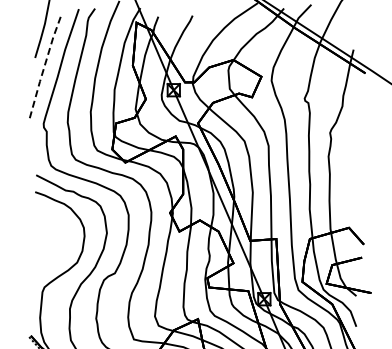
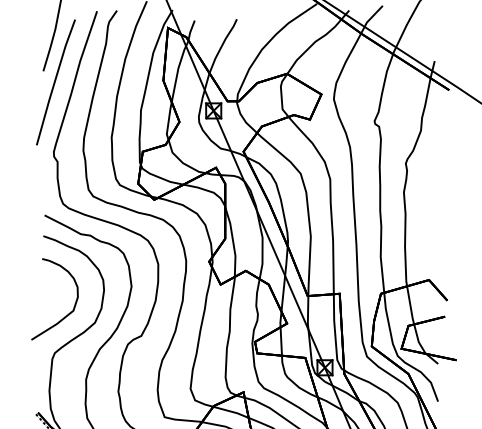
line: (44, 66) -> (54, 81), dashed -> solid
curve: (55, 254) -> (68, 312), added

